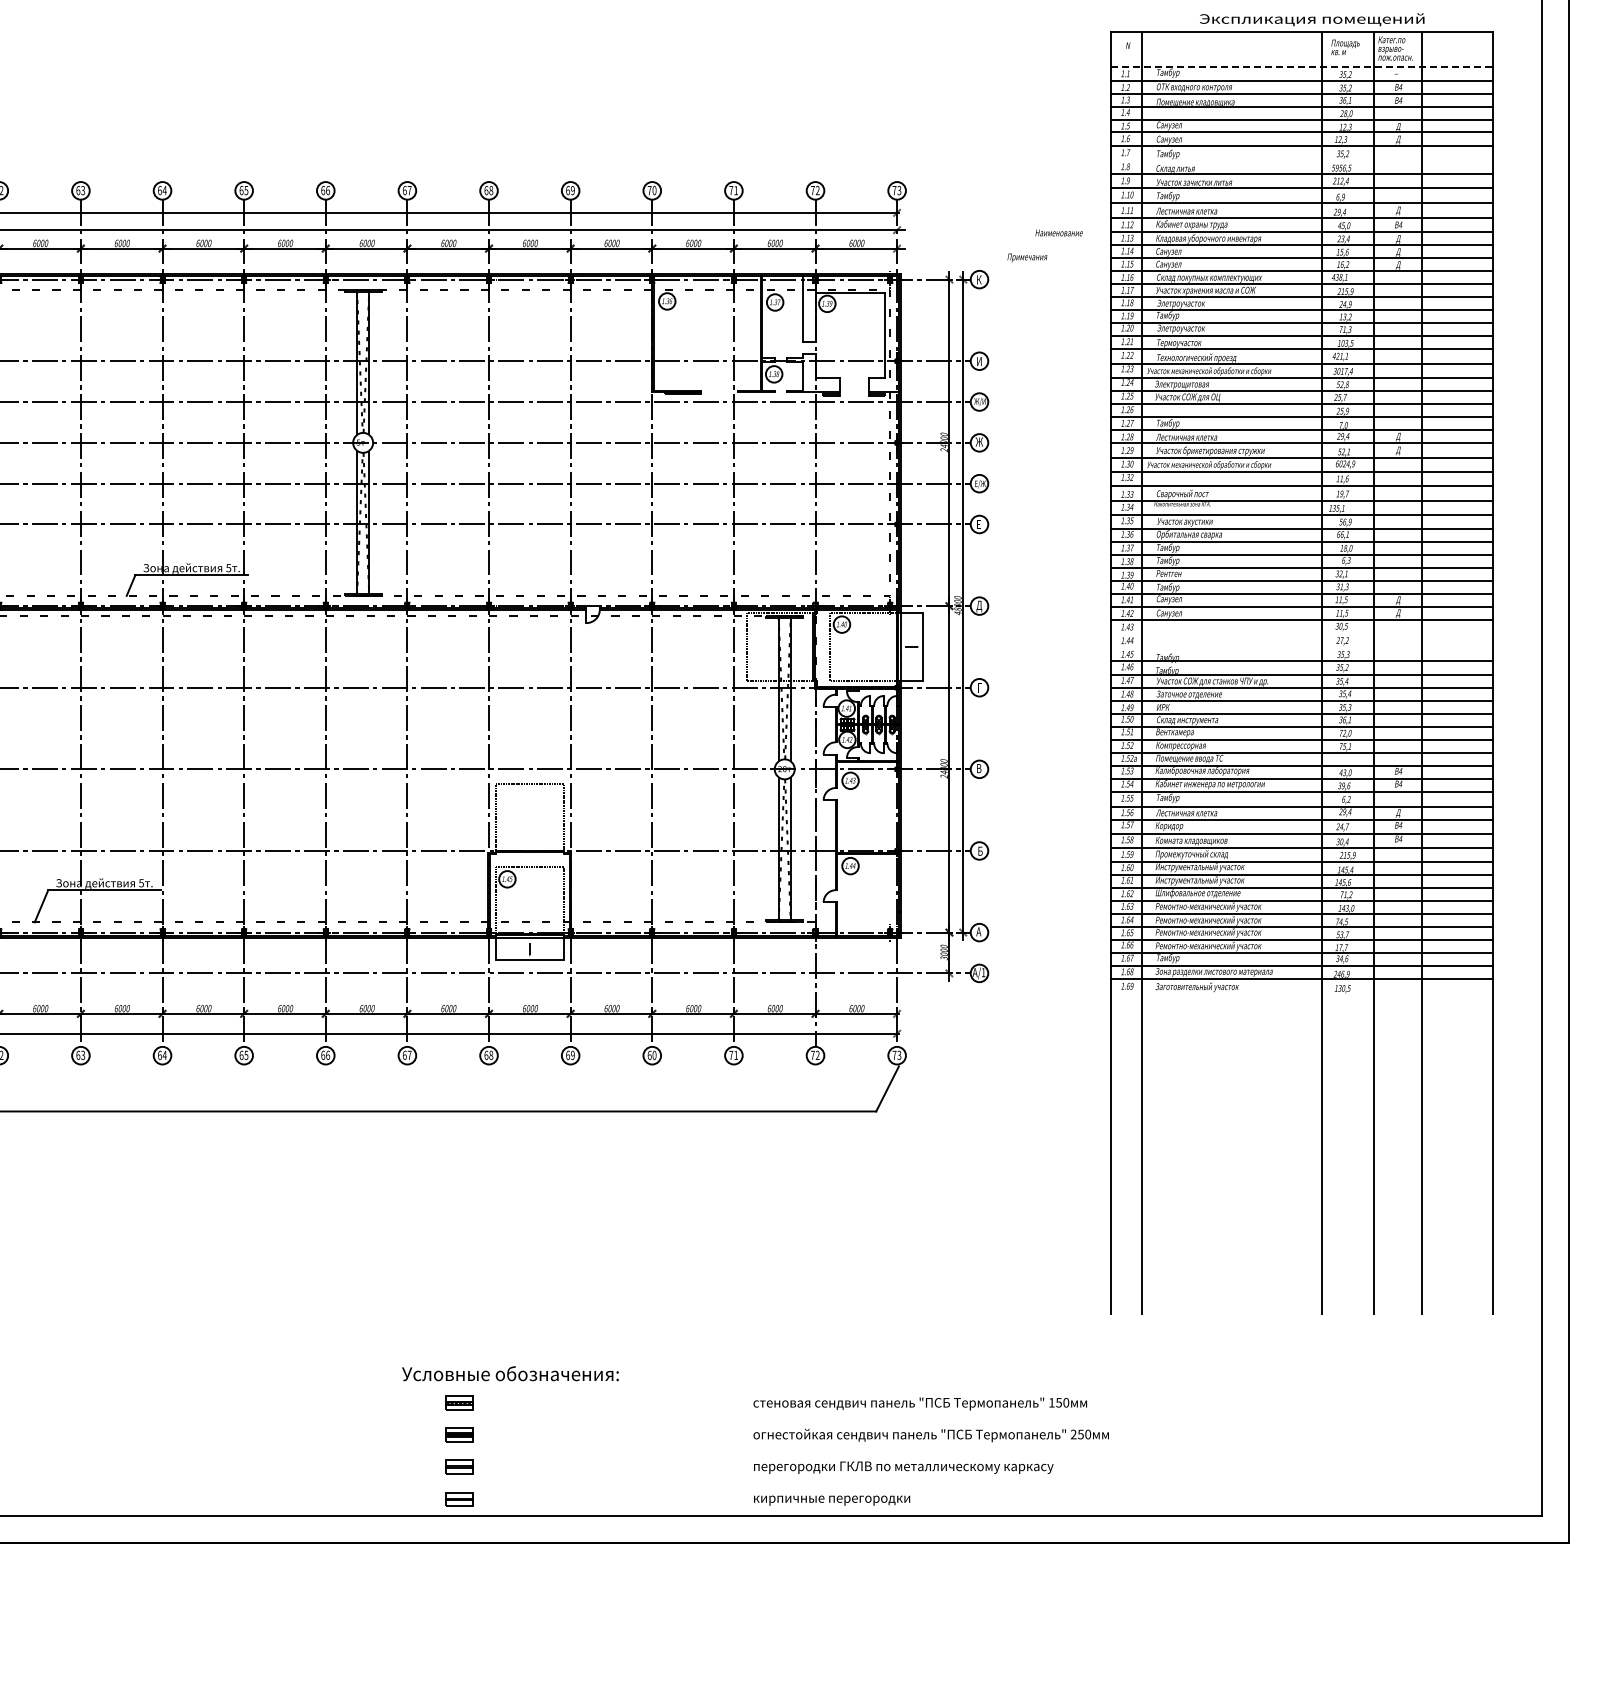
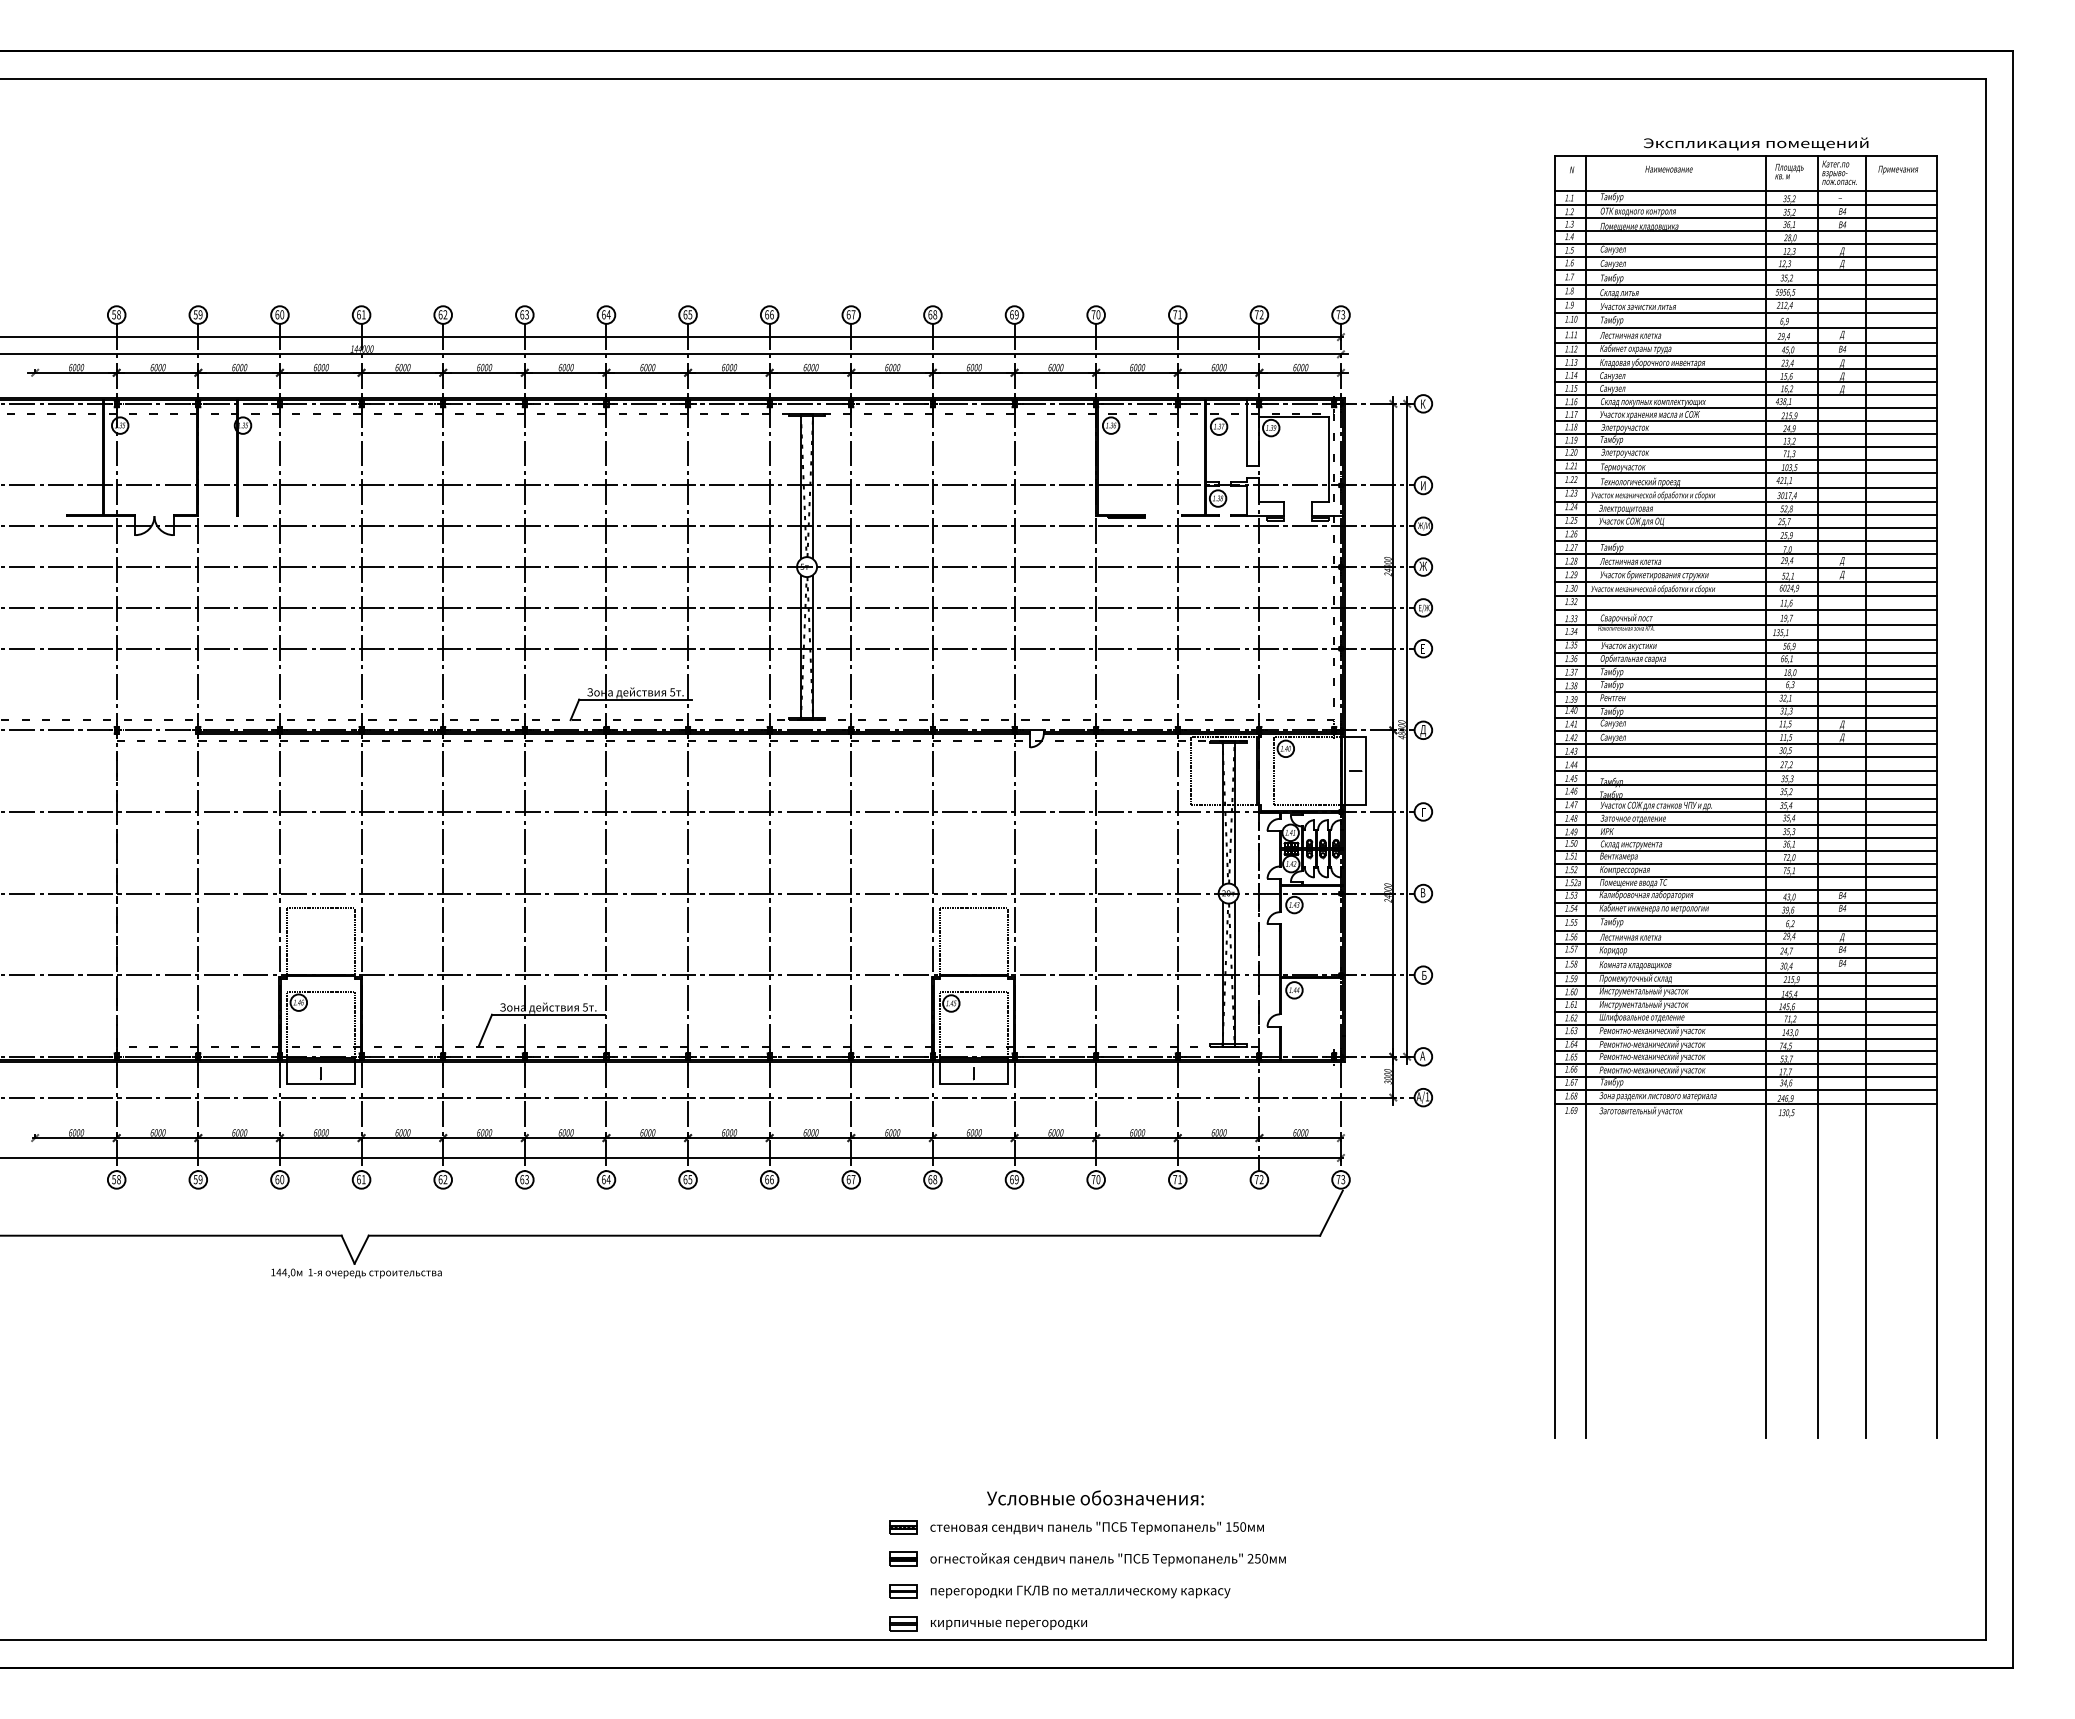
line: (1301, 67) -> (1745, 191), dashed -> solid
line: (1301, 160) -> (1745, 284), added
text: (1058, 232) -> (1668, 168), moved
text: (1027, 257) -> (1898, 169), moved
line: (1301, 632) -> (1745, 756), added
line: (1301, 646) -> (1745, 770), added
text: (649, 1055) -> (1093, 1179), 60 -> 70
text: (510, 1373) -> (1095, 1497), moved
text: (930, 1451) -> (1107, 1575), moved

